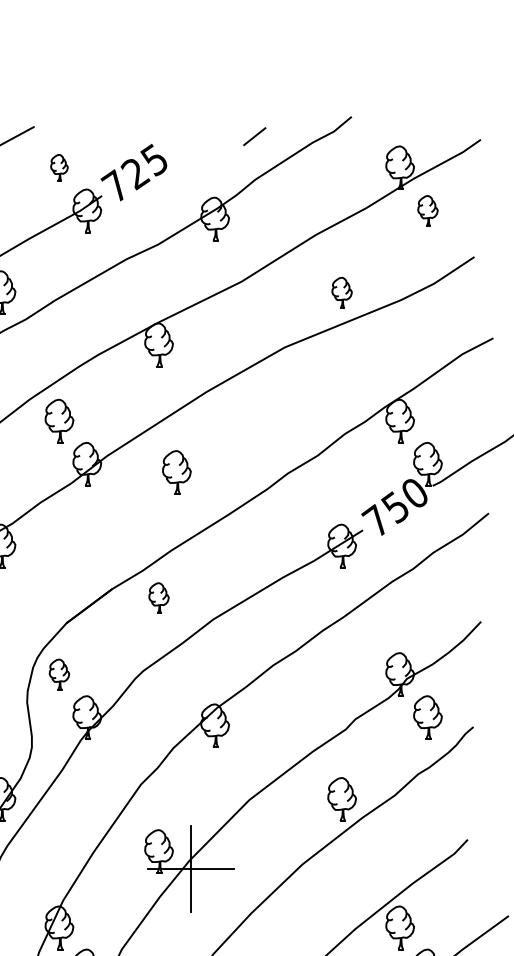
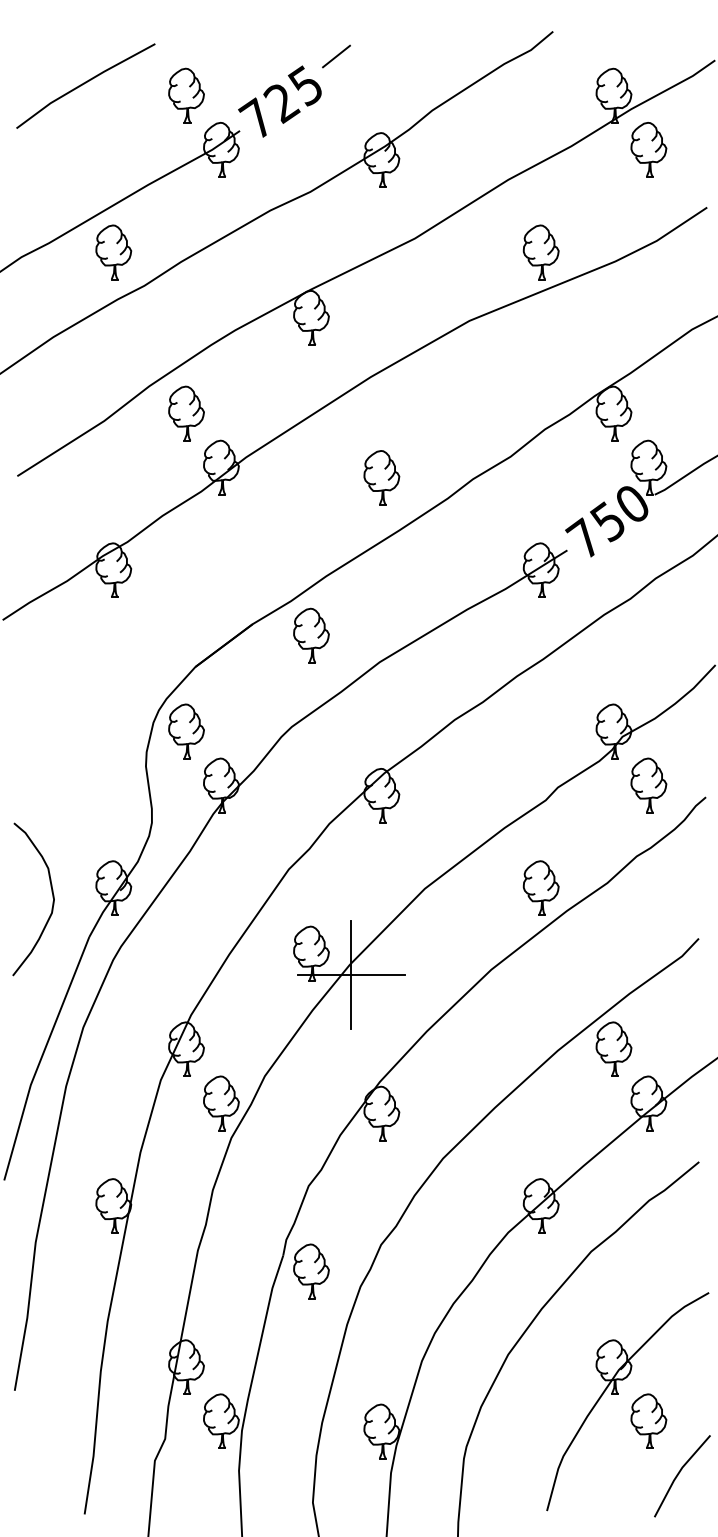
line: (254, 136) -> (336, 56), moved
part: (59, 167) -> (186, 95), size x1.67
part: (427, 210) -> (648, 149), size x1.43
part: (341, 292) -> (540, 252), size x1.43
part: (176, 472) -> (381, 477), moved
part: (159, 598) -> (311, 635), size x1.43
part: (59, 674) -> (186, 731), size x1.43

